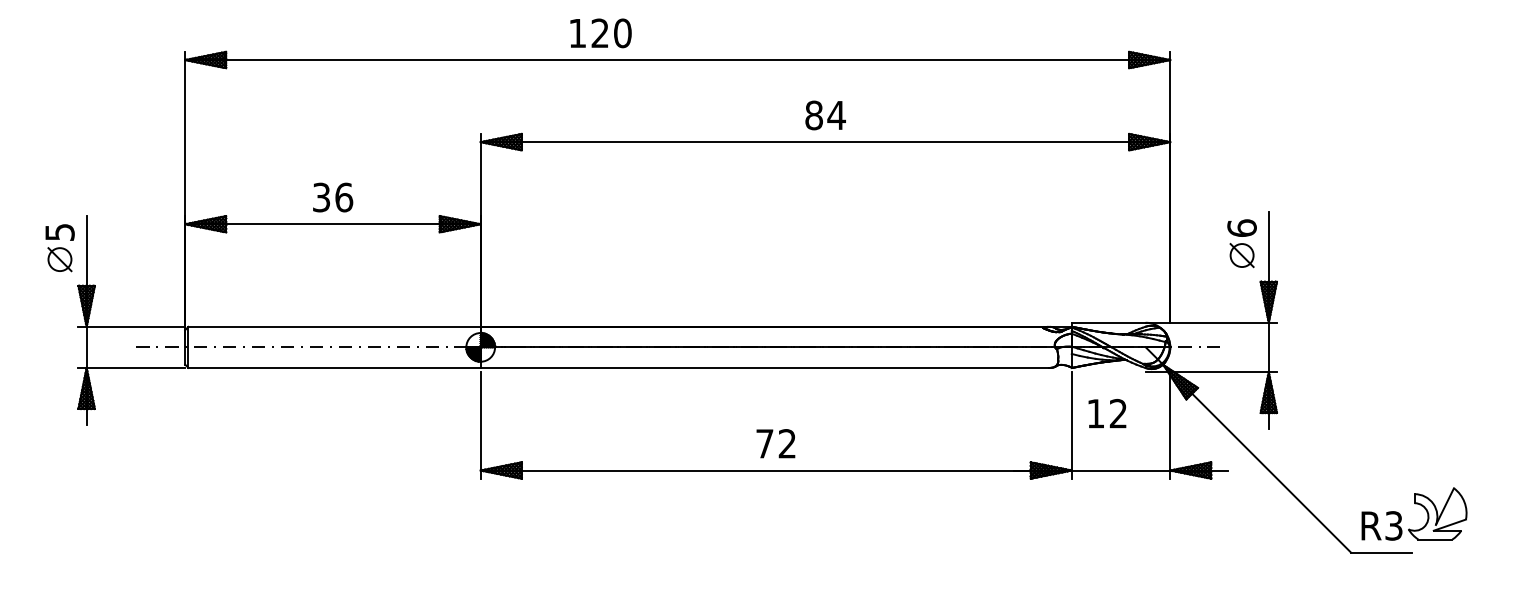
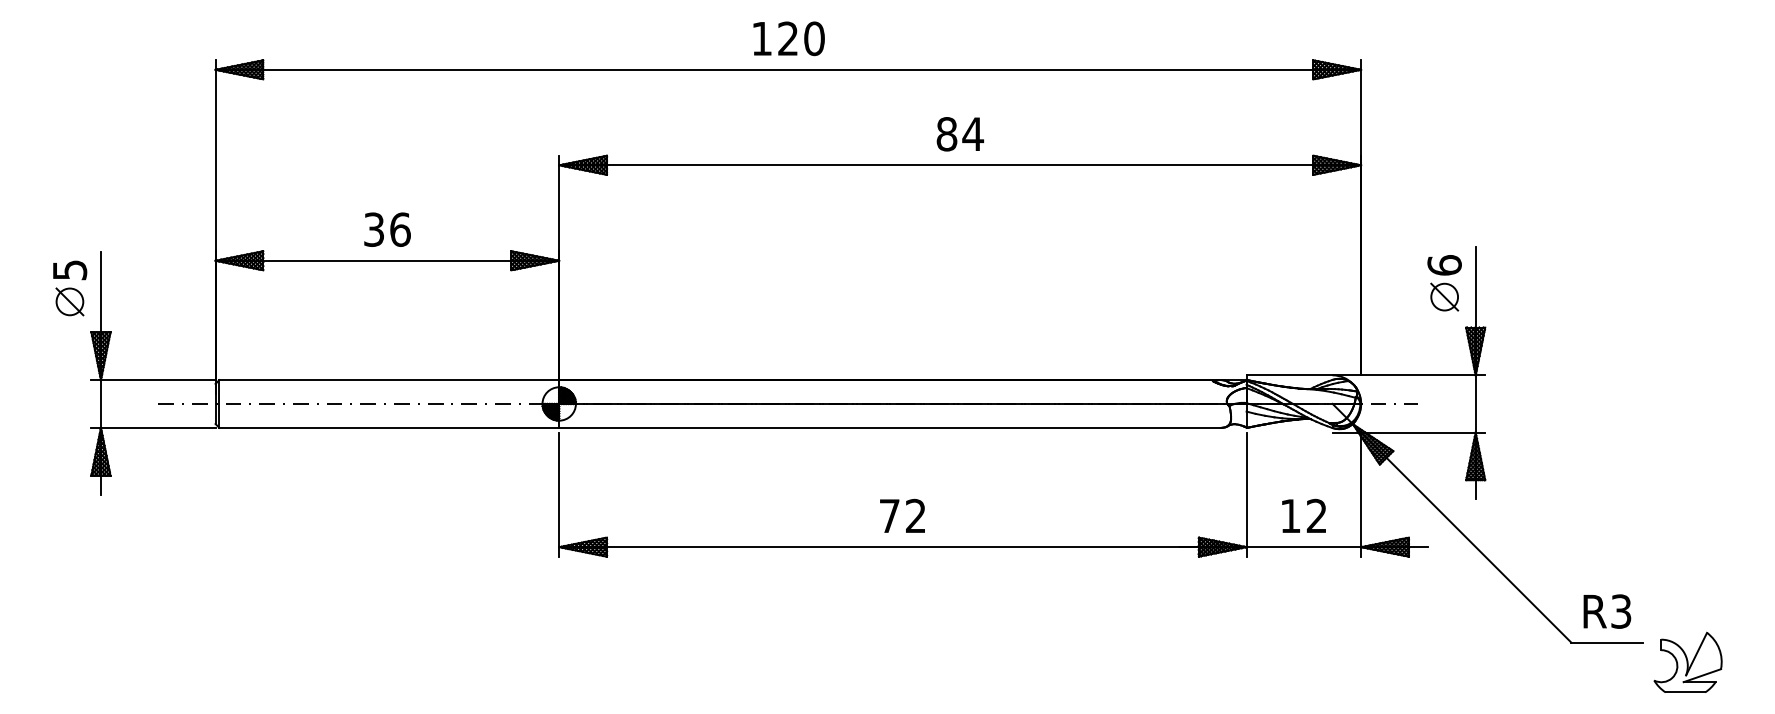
text: (600, 33) -> (788, 38), moved
text: (1106, 413) -> (1303, 515), moved
part: (1437, 512) -> (1687, 661), moved

